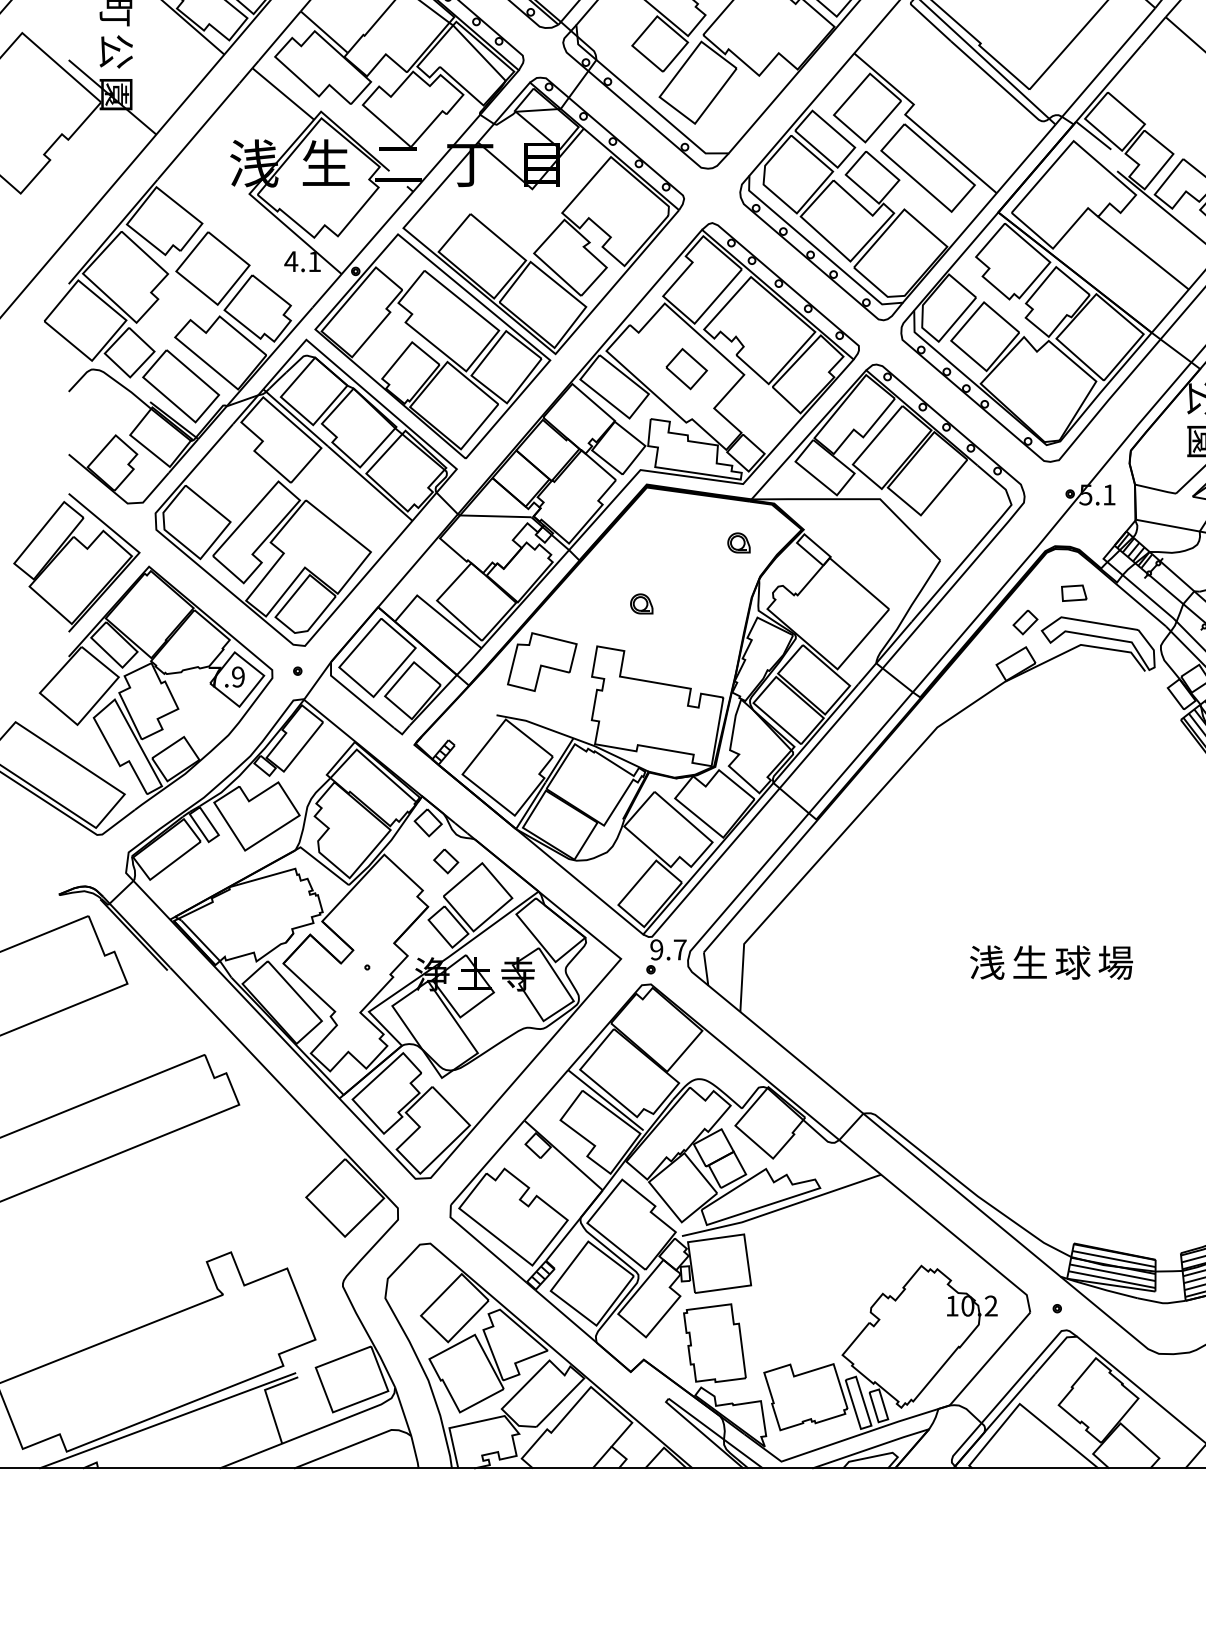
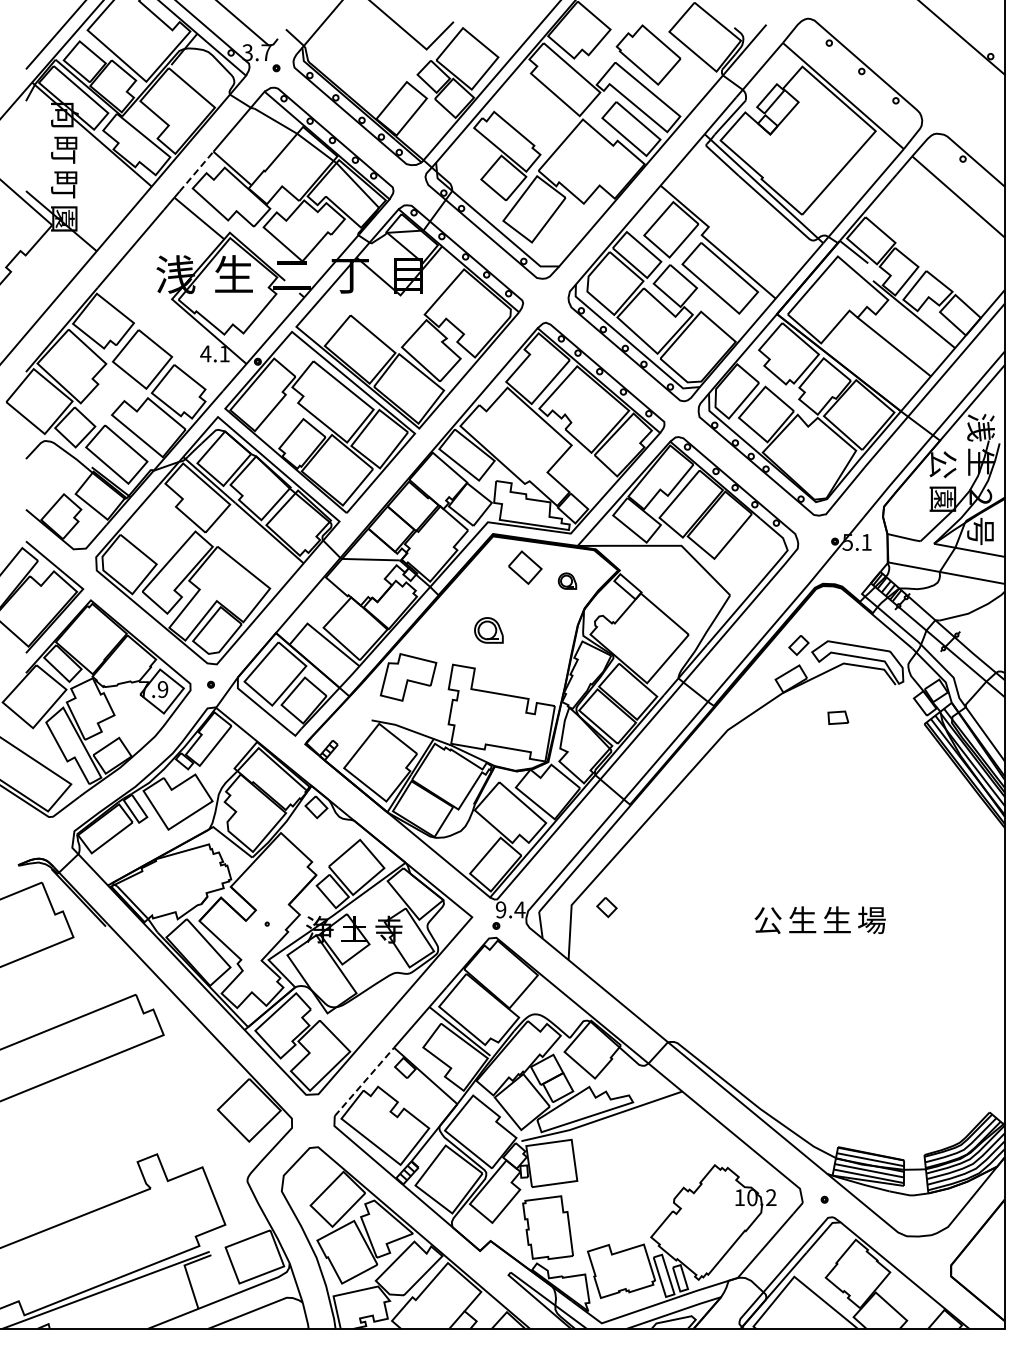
line: (279, 35) -> (196, 171), solid -> dashed
text: (116, 51) -> (64, 184), 公 -> 町
part: (687, 368) -> (525, 567), moved
part: (1074, 592) -> (838, 717), moved
part: (641, 604) -> (488, 630), size x1.6
part: (445, 861) -> (606, 907), moved
text: (679, 949) -> (519, 909), 9.7 -> 9.4
text: (986, 961) -> (767, 919), 浅 -> 公
text: (1073, 962) -> (837, 920), 球 -> 生
line: (487, 1162) -> (364, 1081), solid -> dashed

